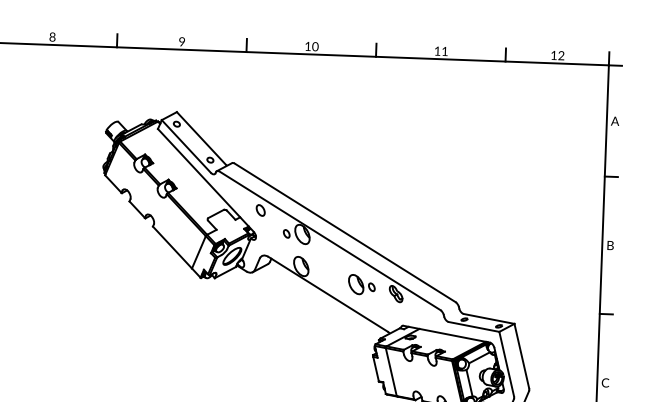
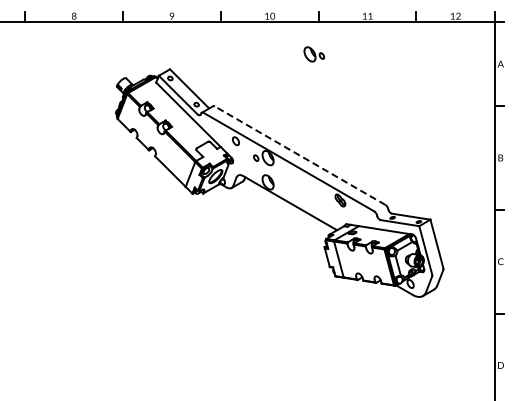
line: (344, 232) -> (299, 155), solid -> dashed
part: (360, 284) -> (313, 54), moved

